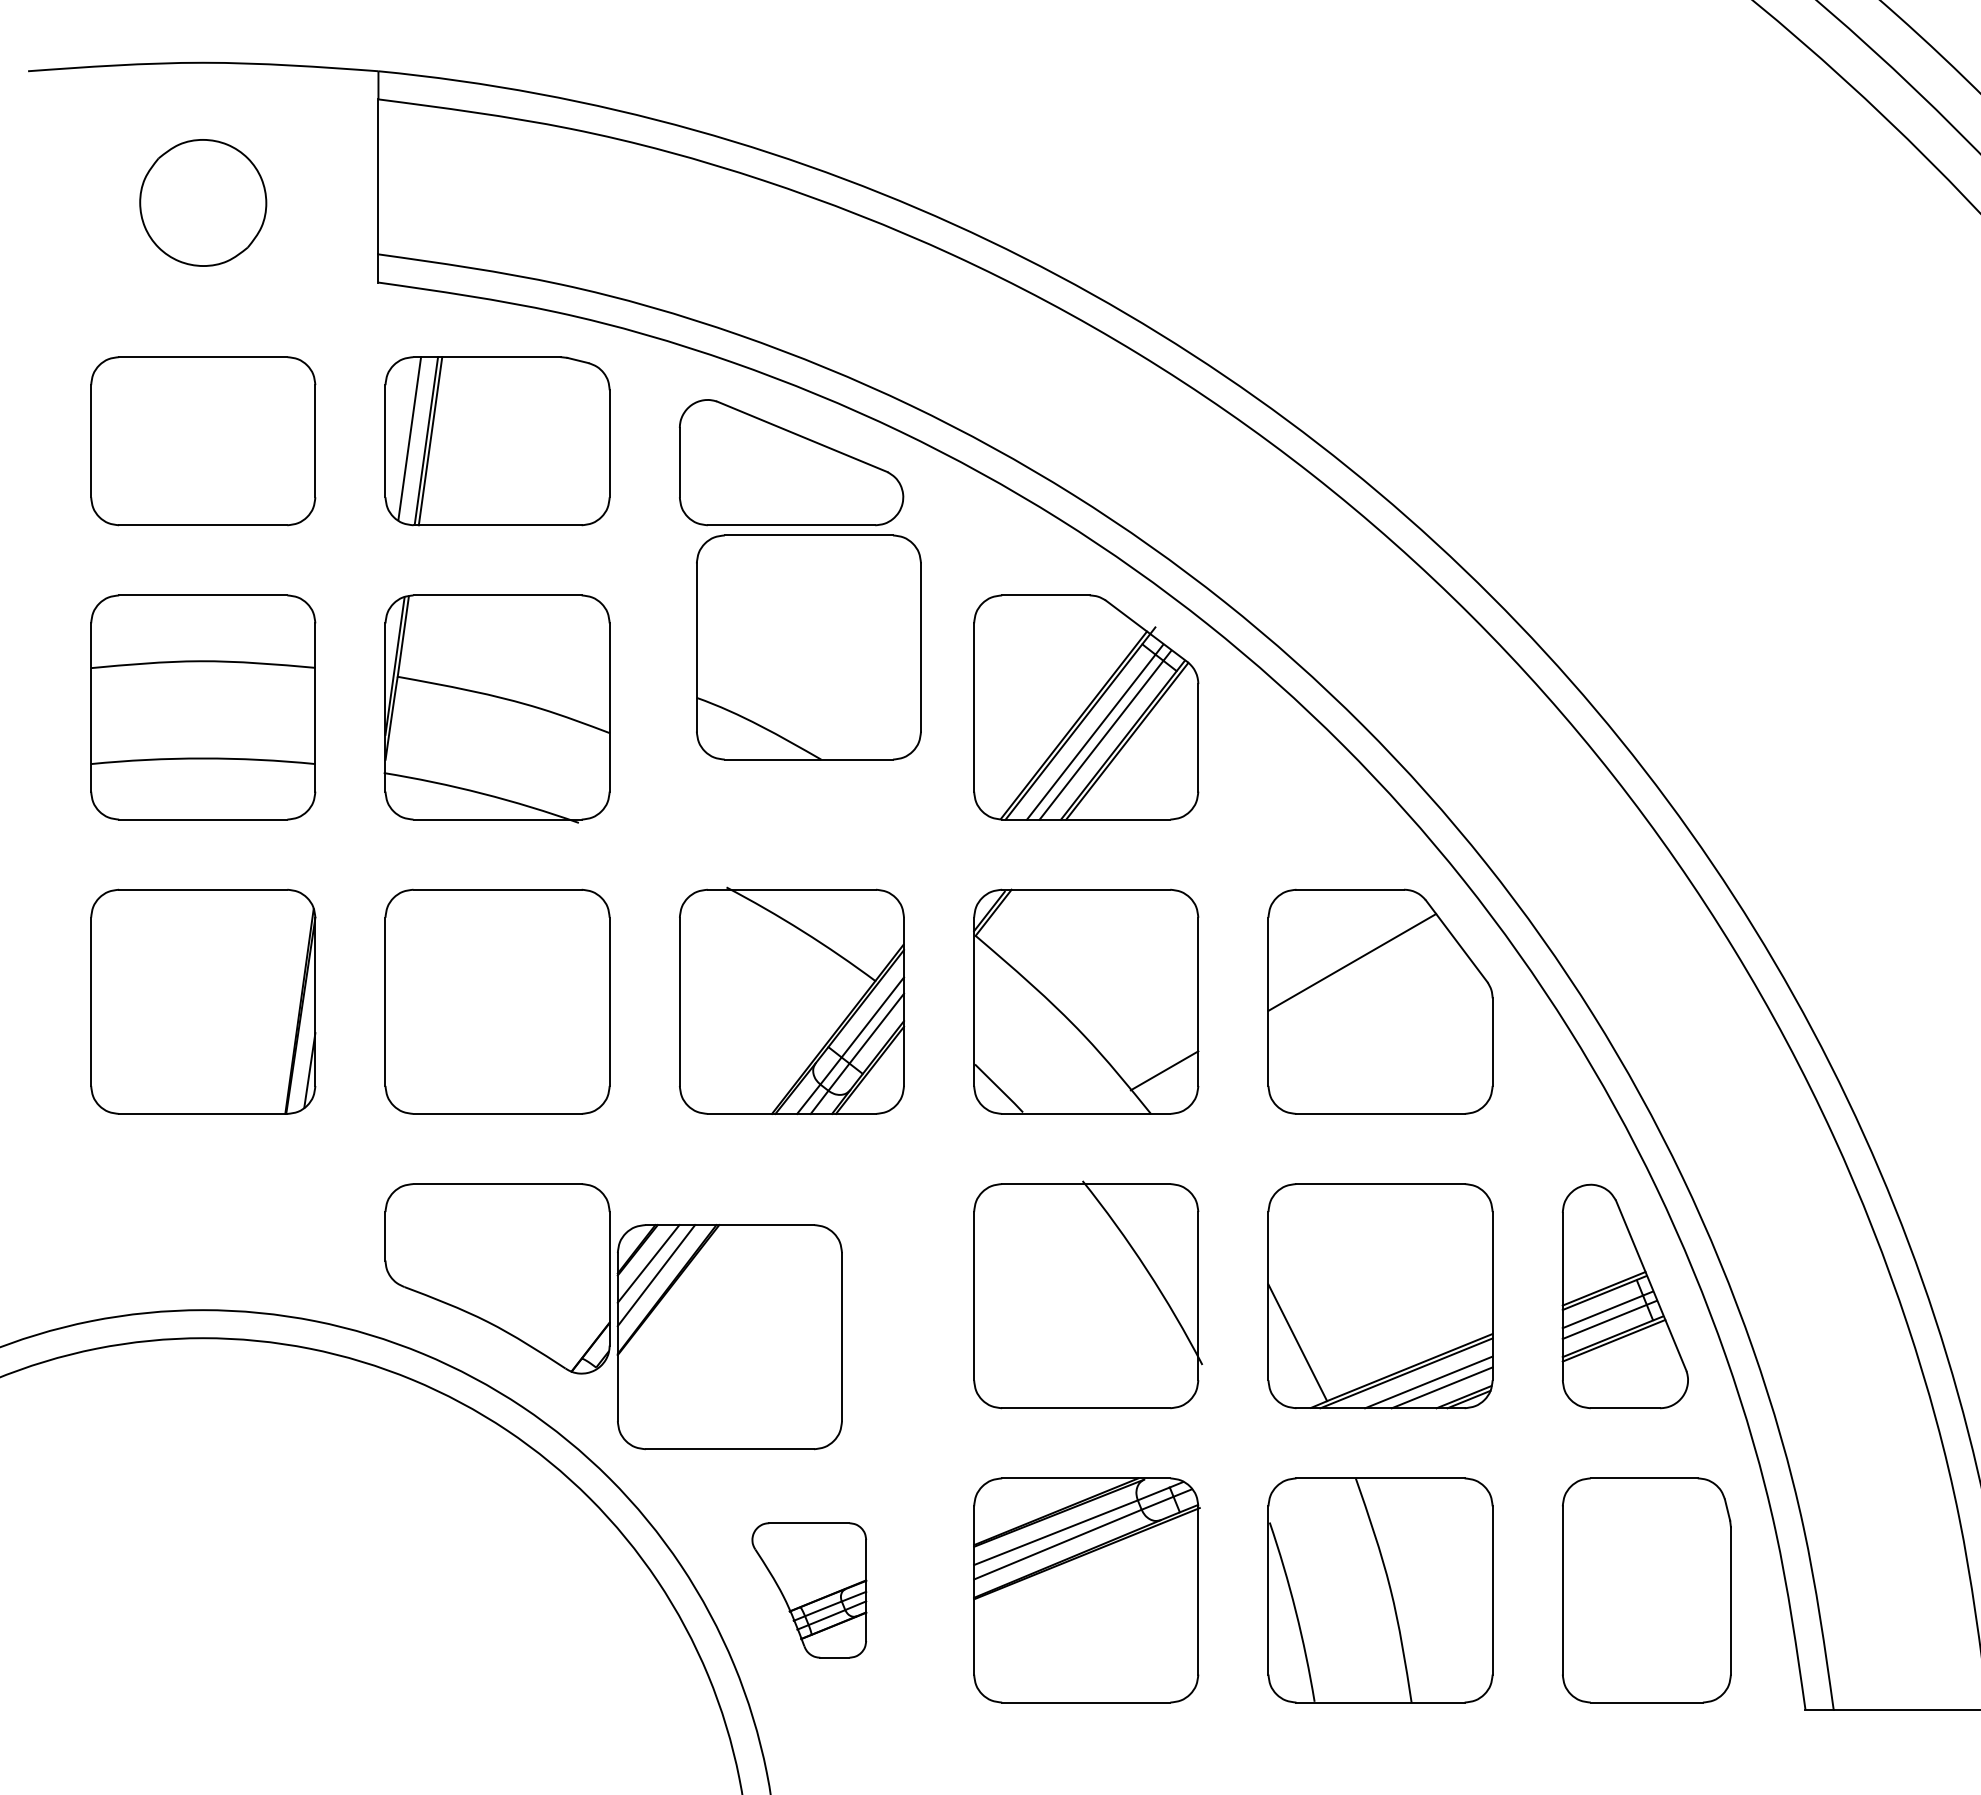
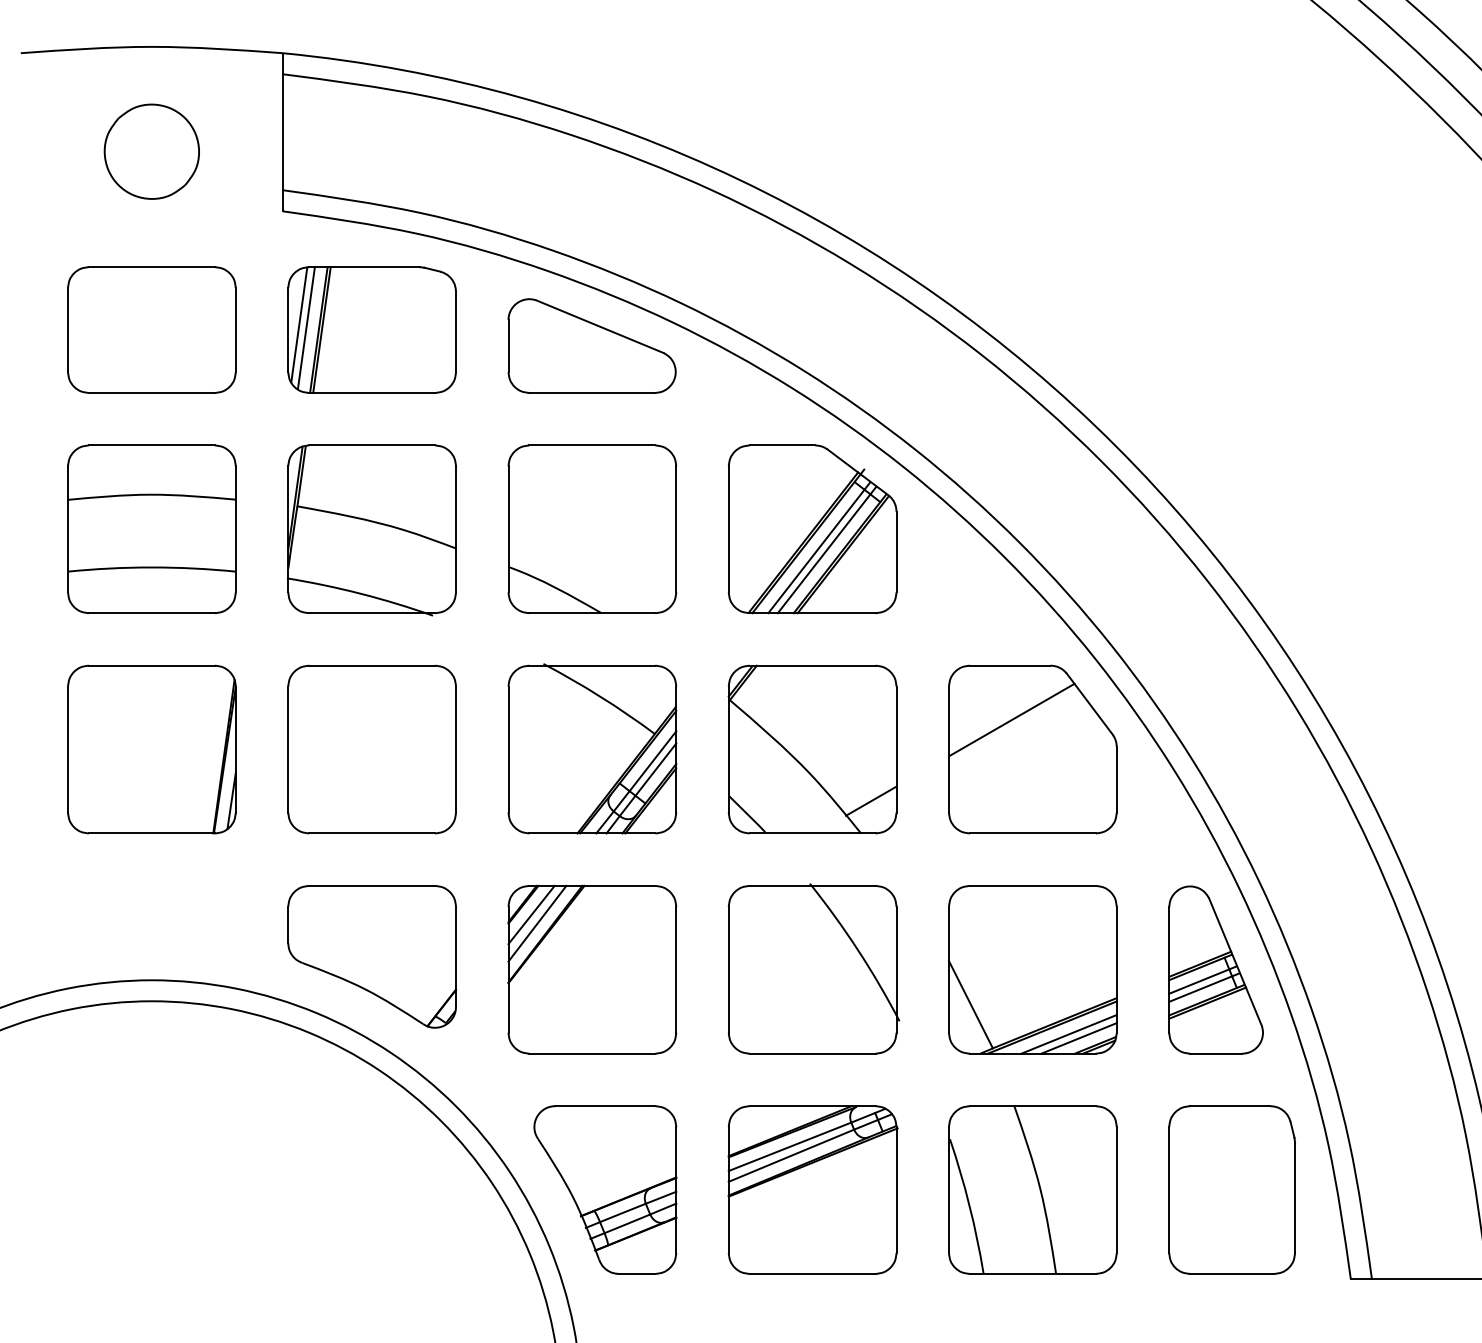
line: (399, 433) -> (298, 324), added
part: (808, 647) -> (592, 529), moved
part: (729, 1337) -> (592, 970), moved
part: (809, 1590) -> (605, 1190), size x1.67

